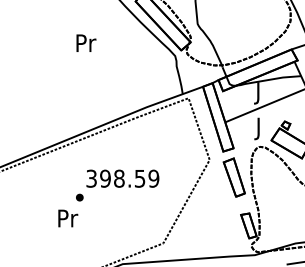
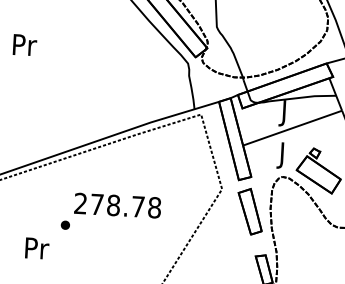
text: (86, 42) -> (25, 44), moved
text: (122, 178) -> (117, 205), 398.59 -> 278.78
text: (68, 218) -> (37, 248), moved

